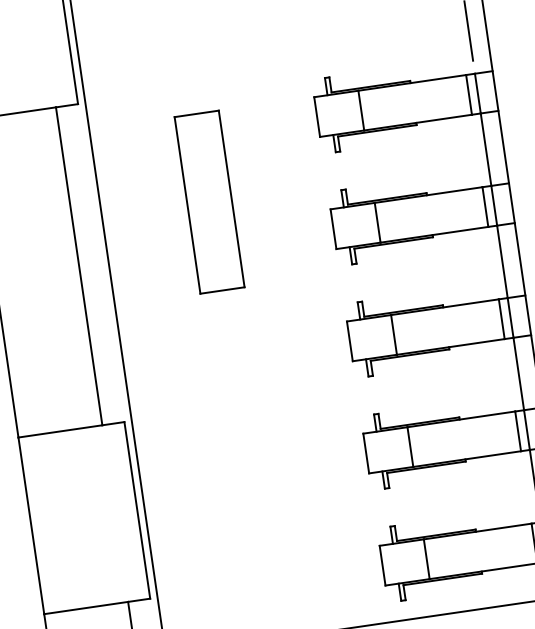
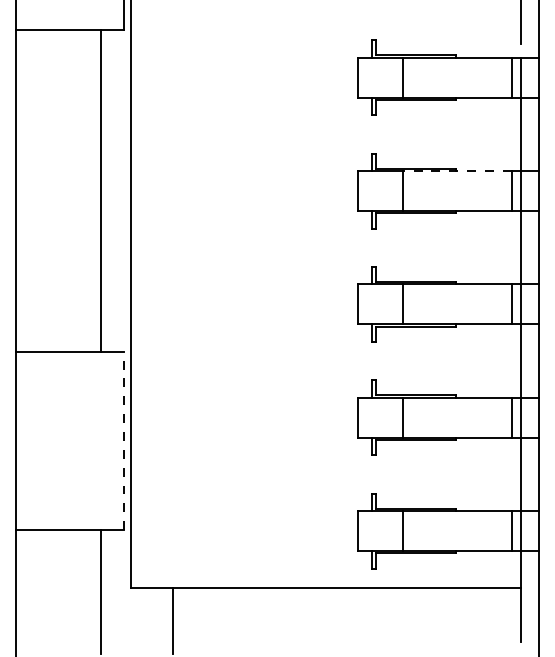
line: (427, 194) -> (456, 170), solid -> dashed
part: (209, 202) -> (239, 146), removed
line: (137, 509) -> (123, 440), solid -> dashed

